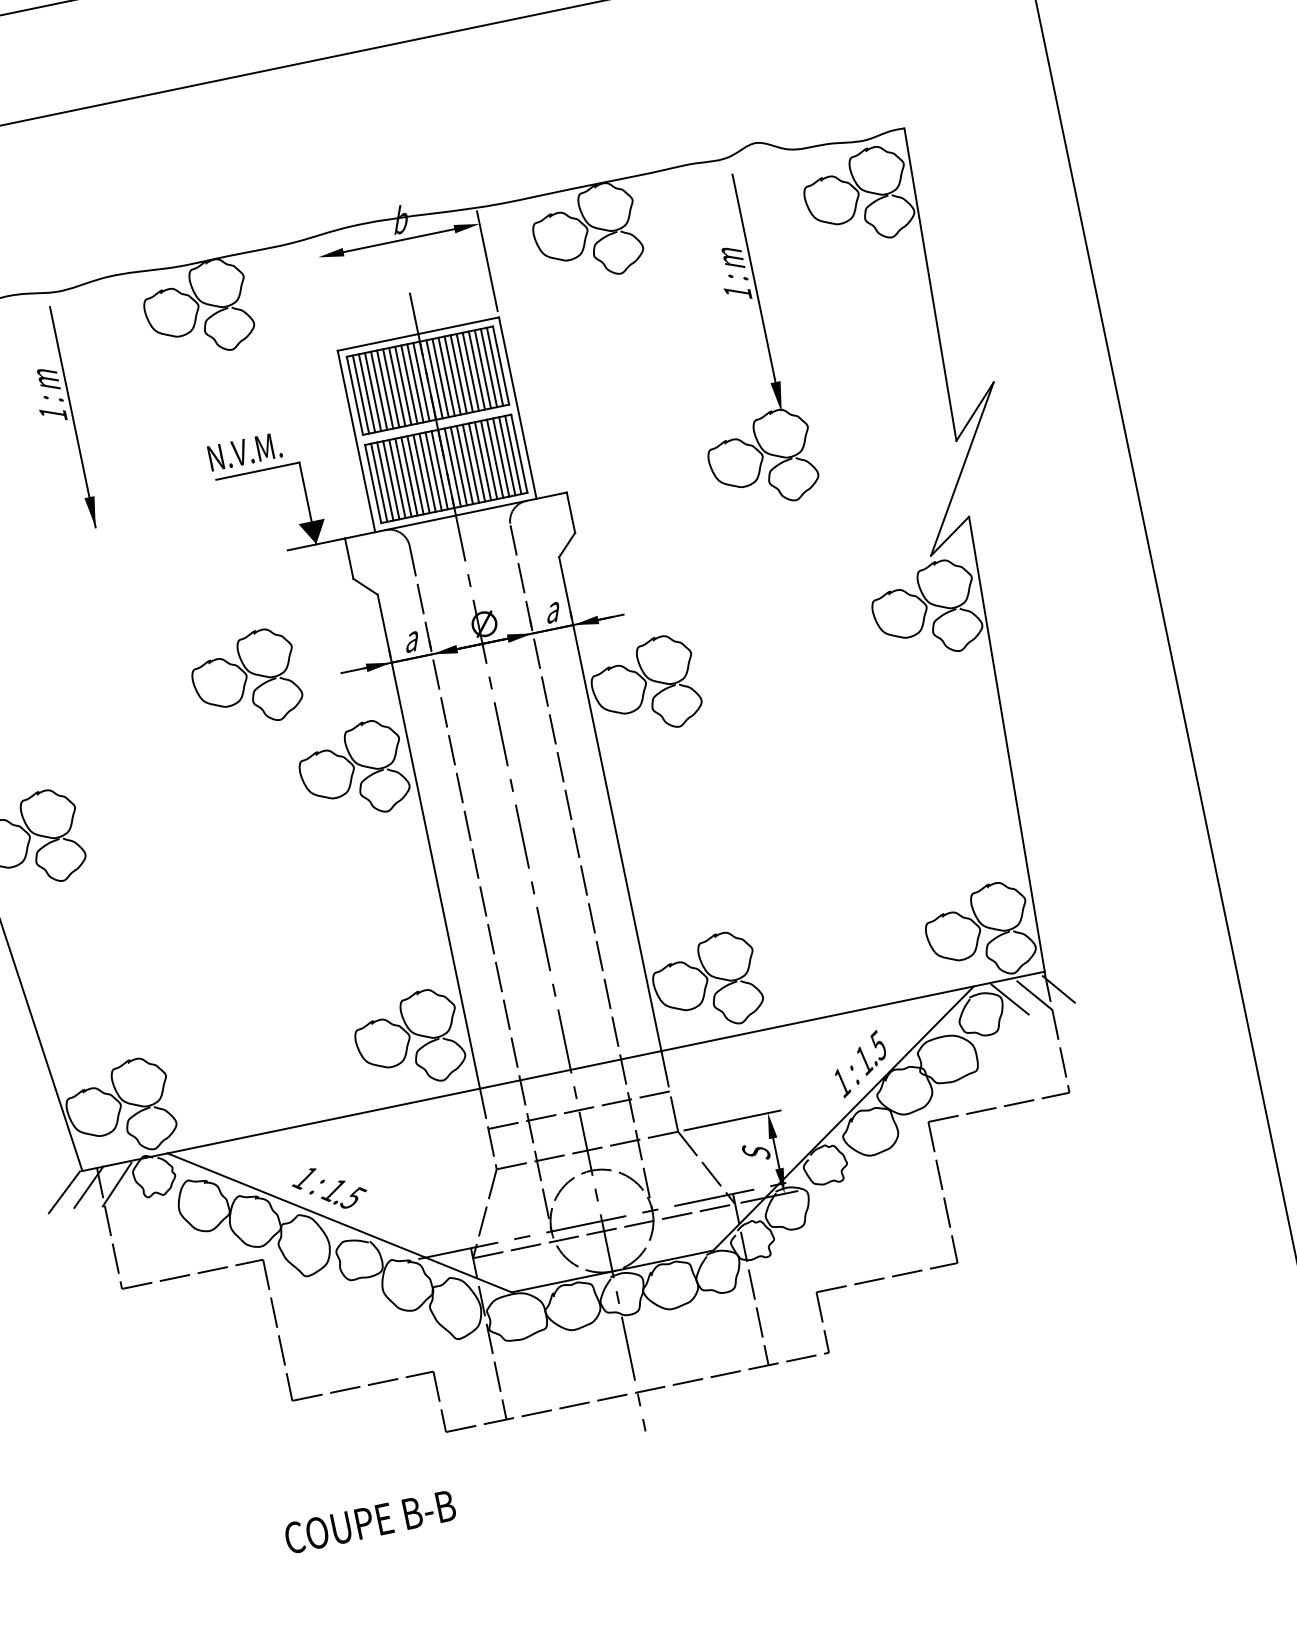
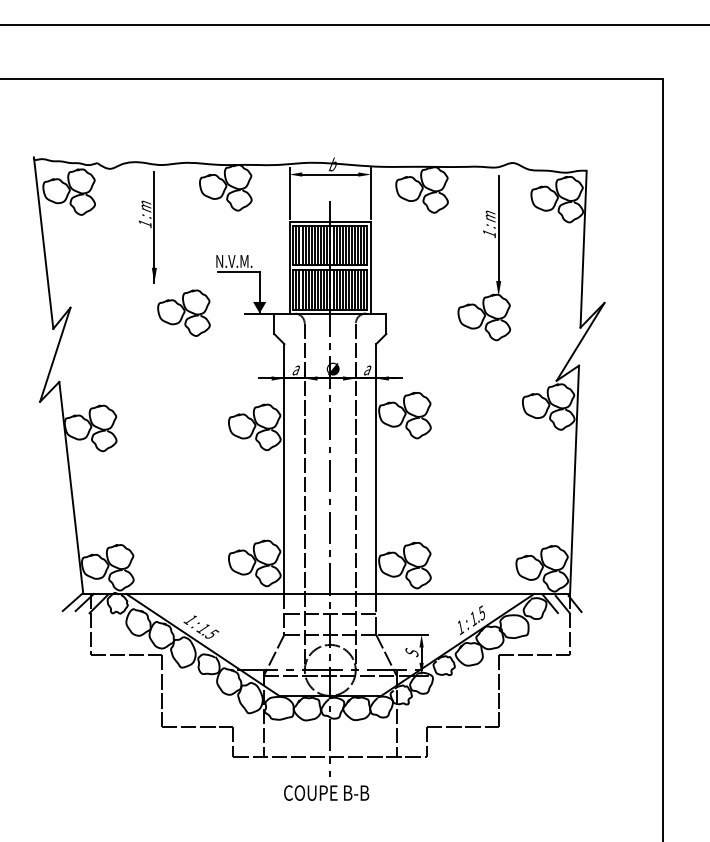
line: (326, 294) -> (289, 193), added
part: (244, 678) -> (183, 312), moved
text: (369, 1520) -> (326, 792), moved

